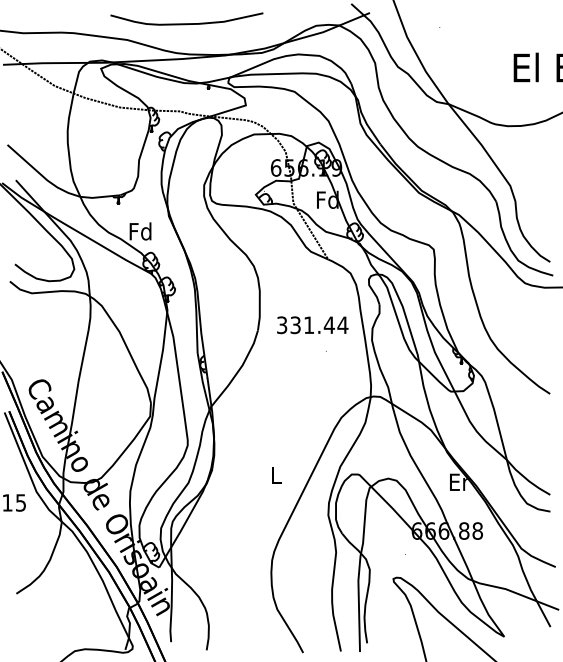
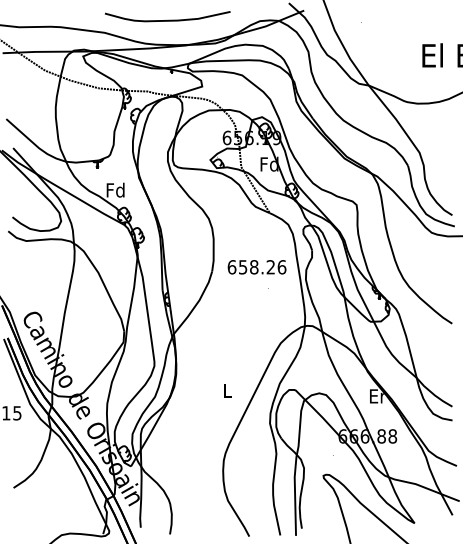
curve: (186, 22) -> (167, 19), moved
text: (311, 325) -> (256, 267), 331.44 -> 658.26

